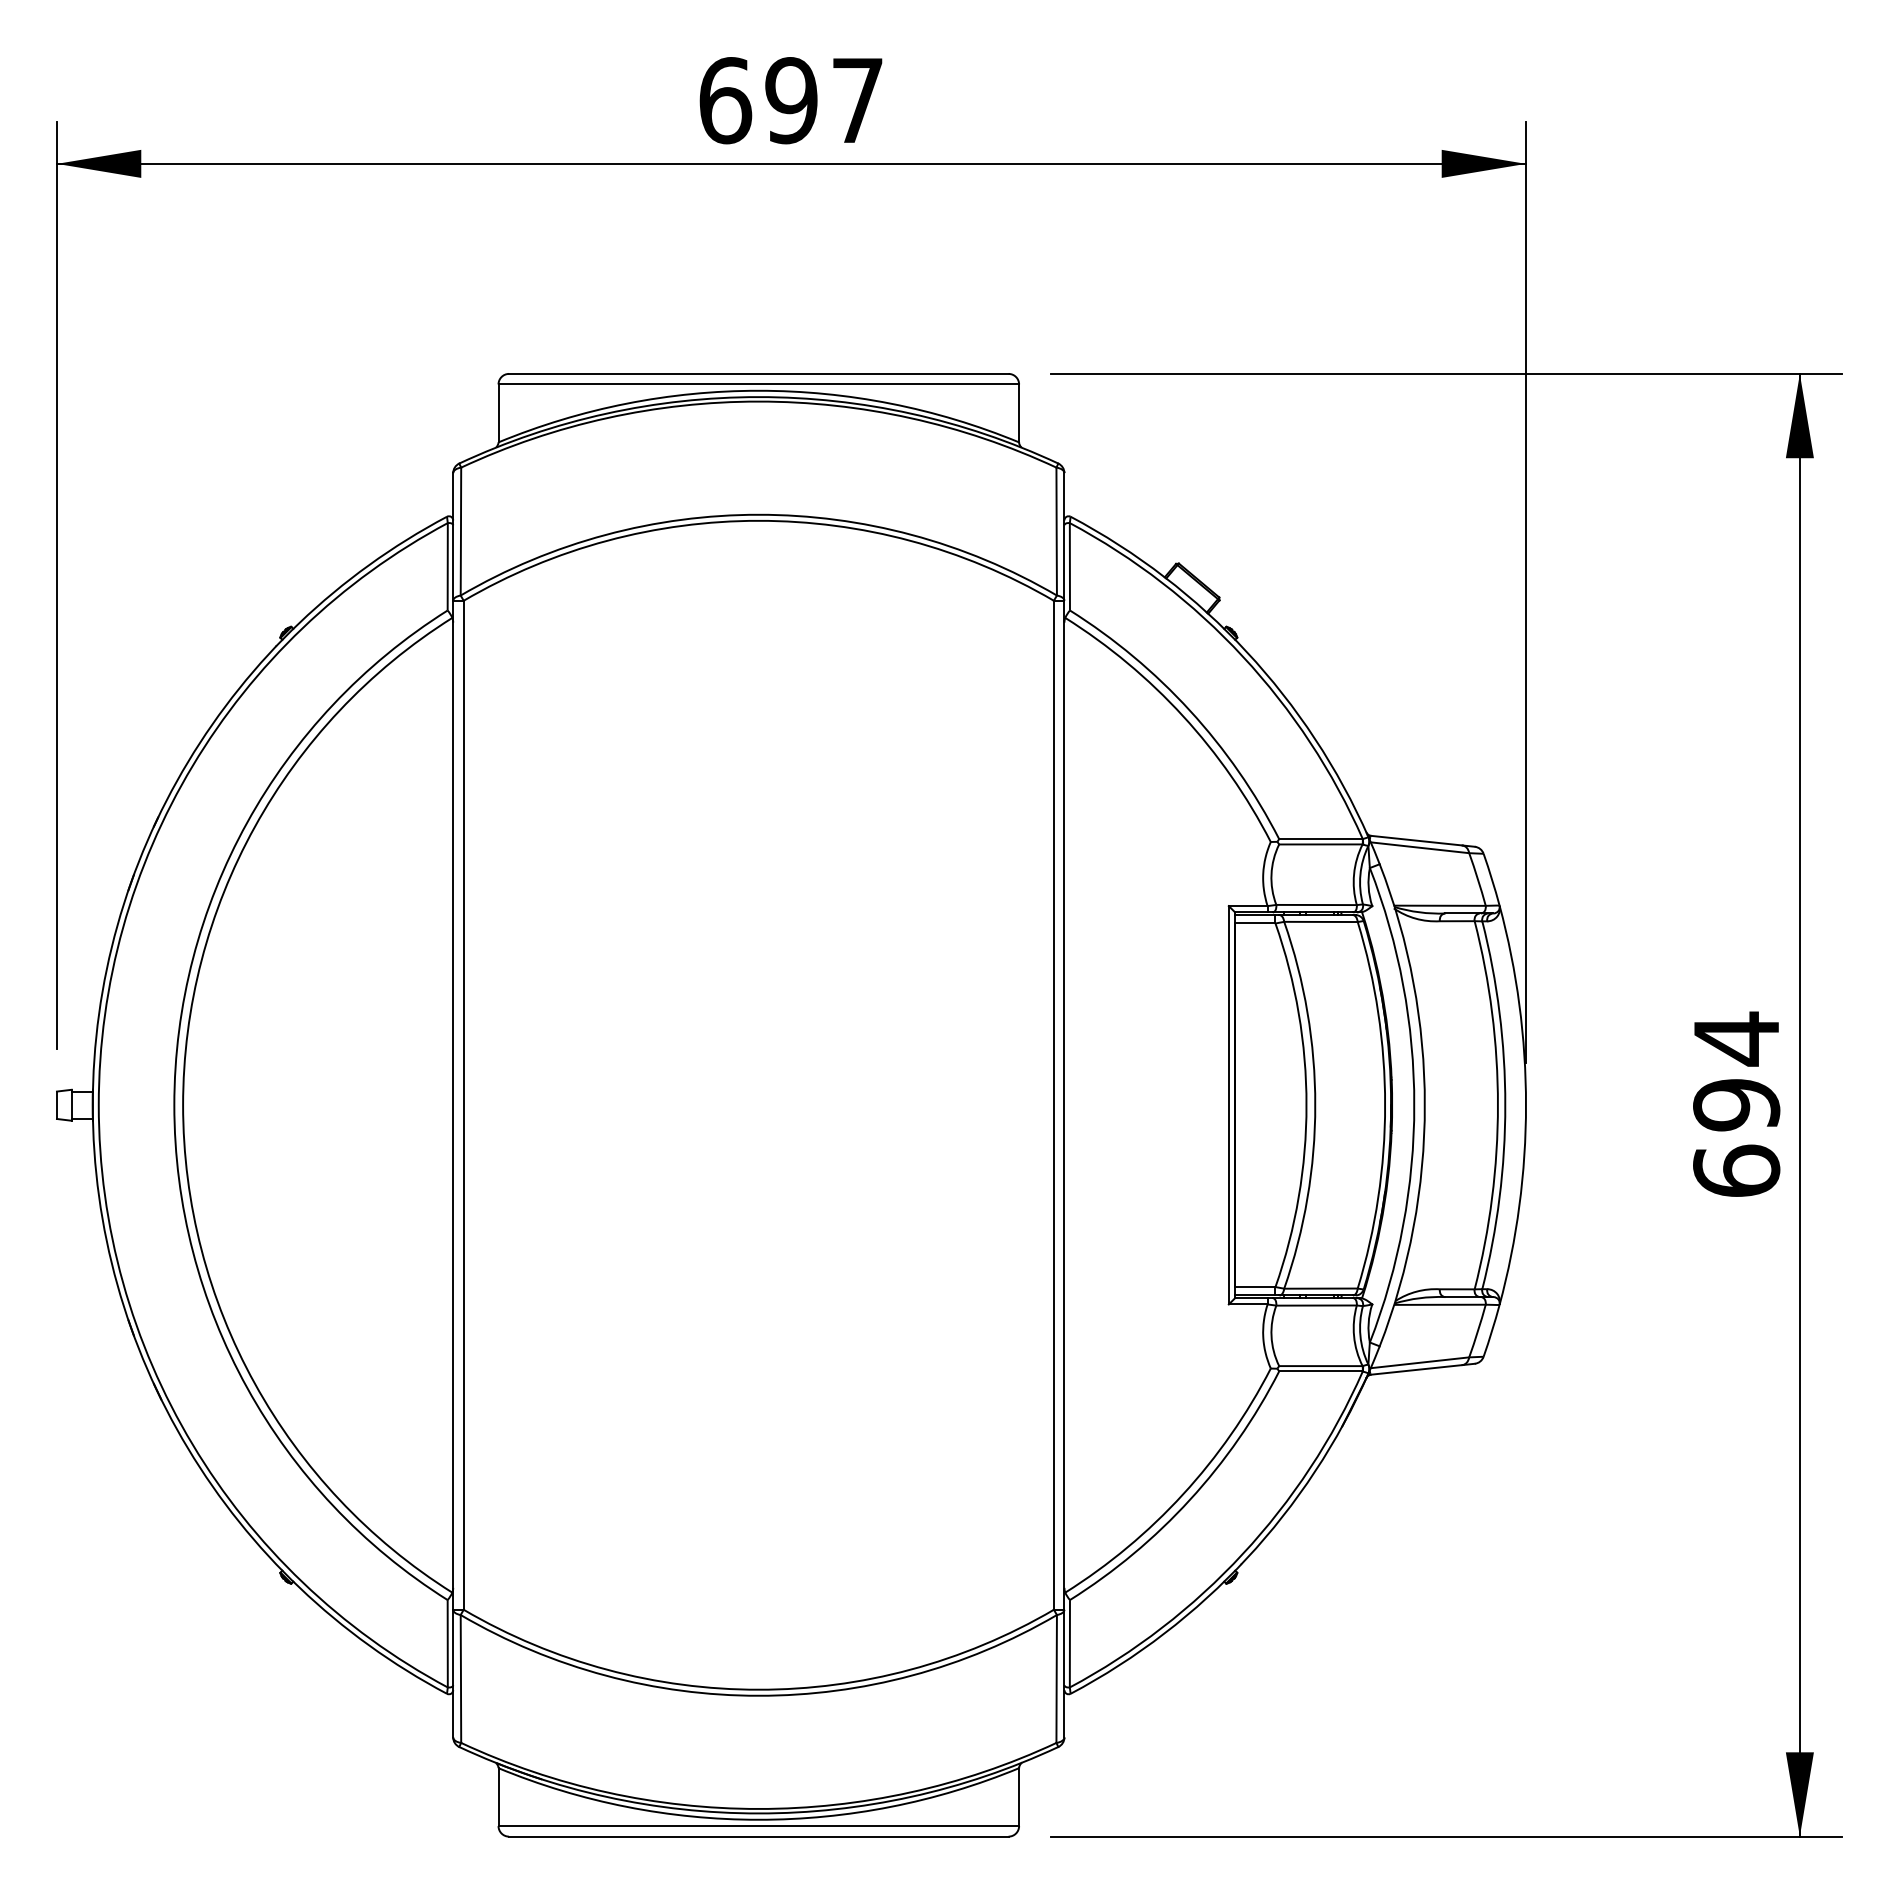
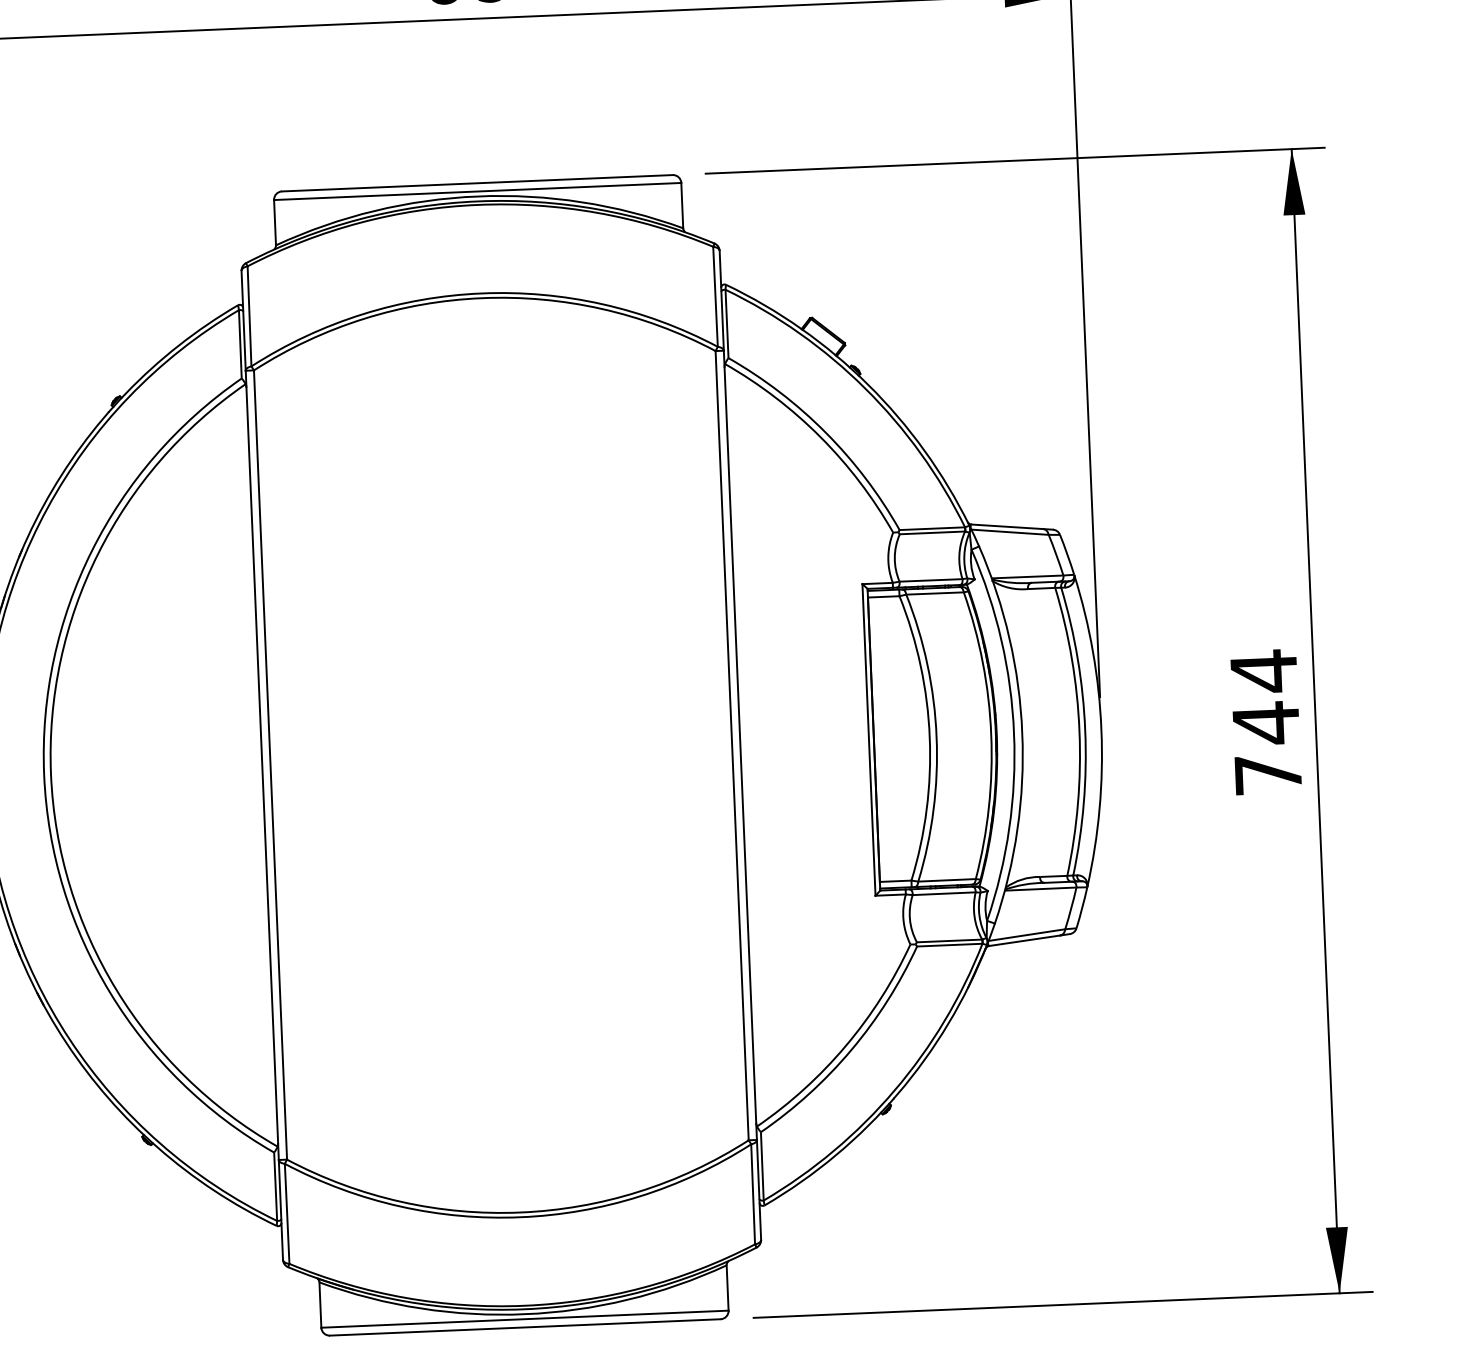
text: (1736, 1136) -> (1267, 747), 694 -> 744

